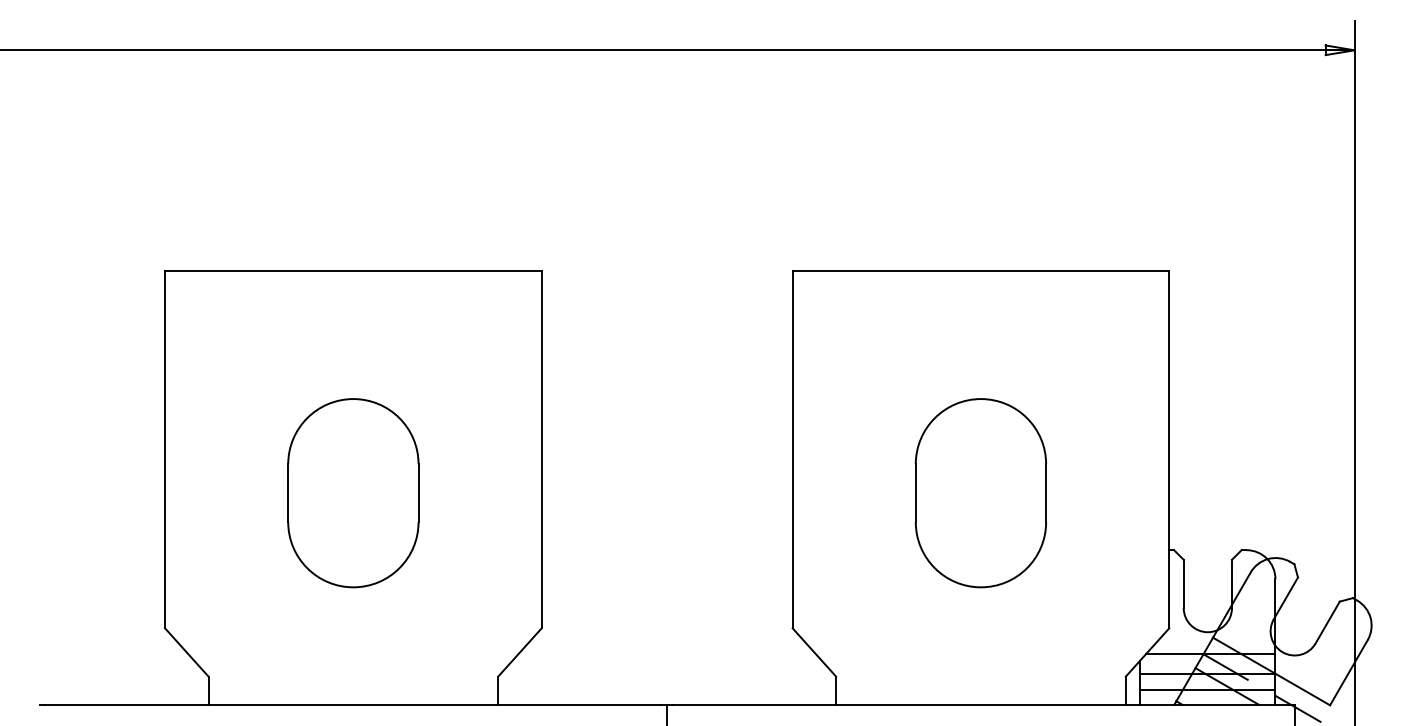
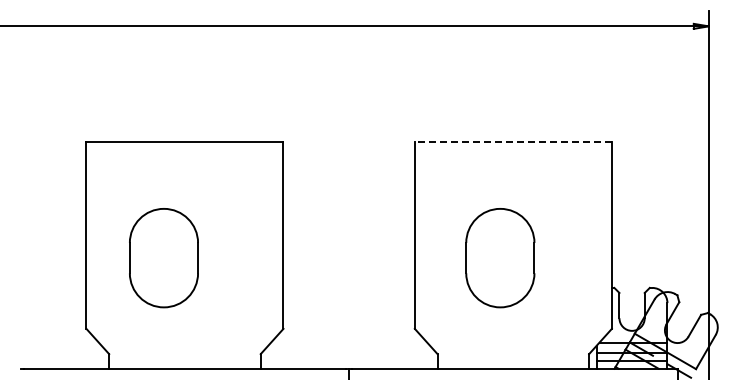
line: (981, 270) -> (513, 141), solid -> dashed
part: (352, 493) -> (163, 258), moved
part: (981, 493) -> (500, 258), moved

